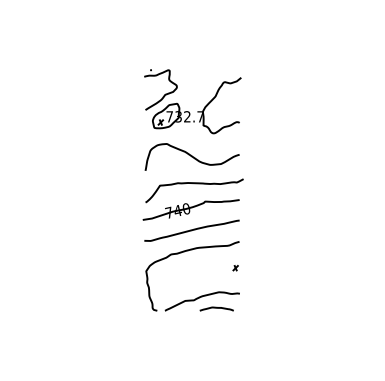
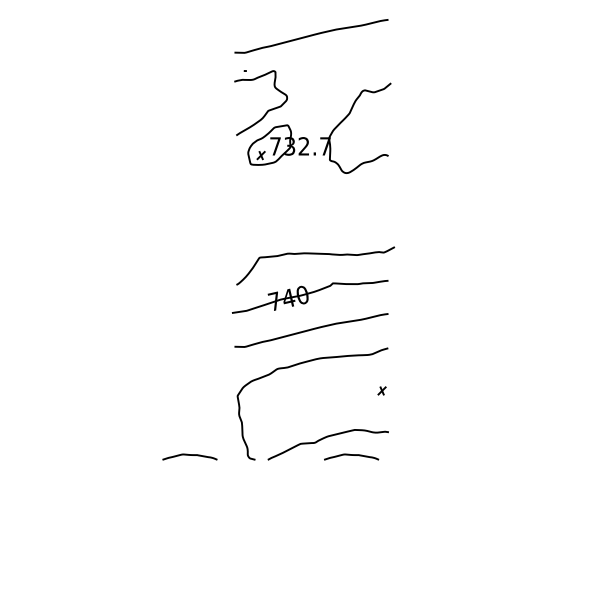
curve: (191, 48) -> (310, 35), added
curve: (191, 156) -> (310, 210), removed
curve: (116, 308) -> (189, 456), added

